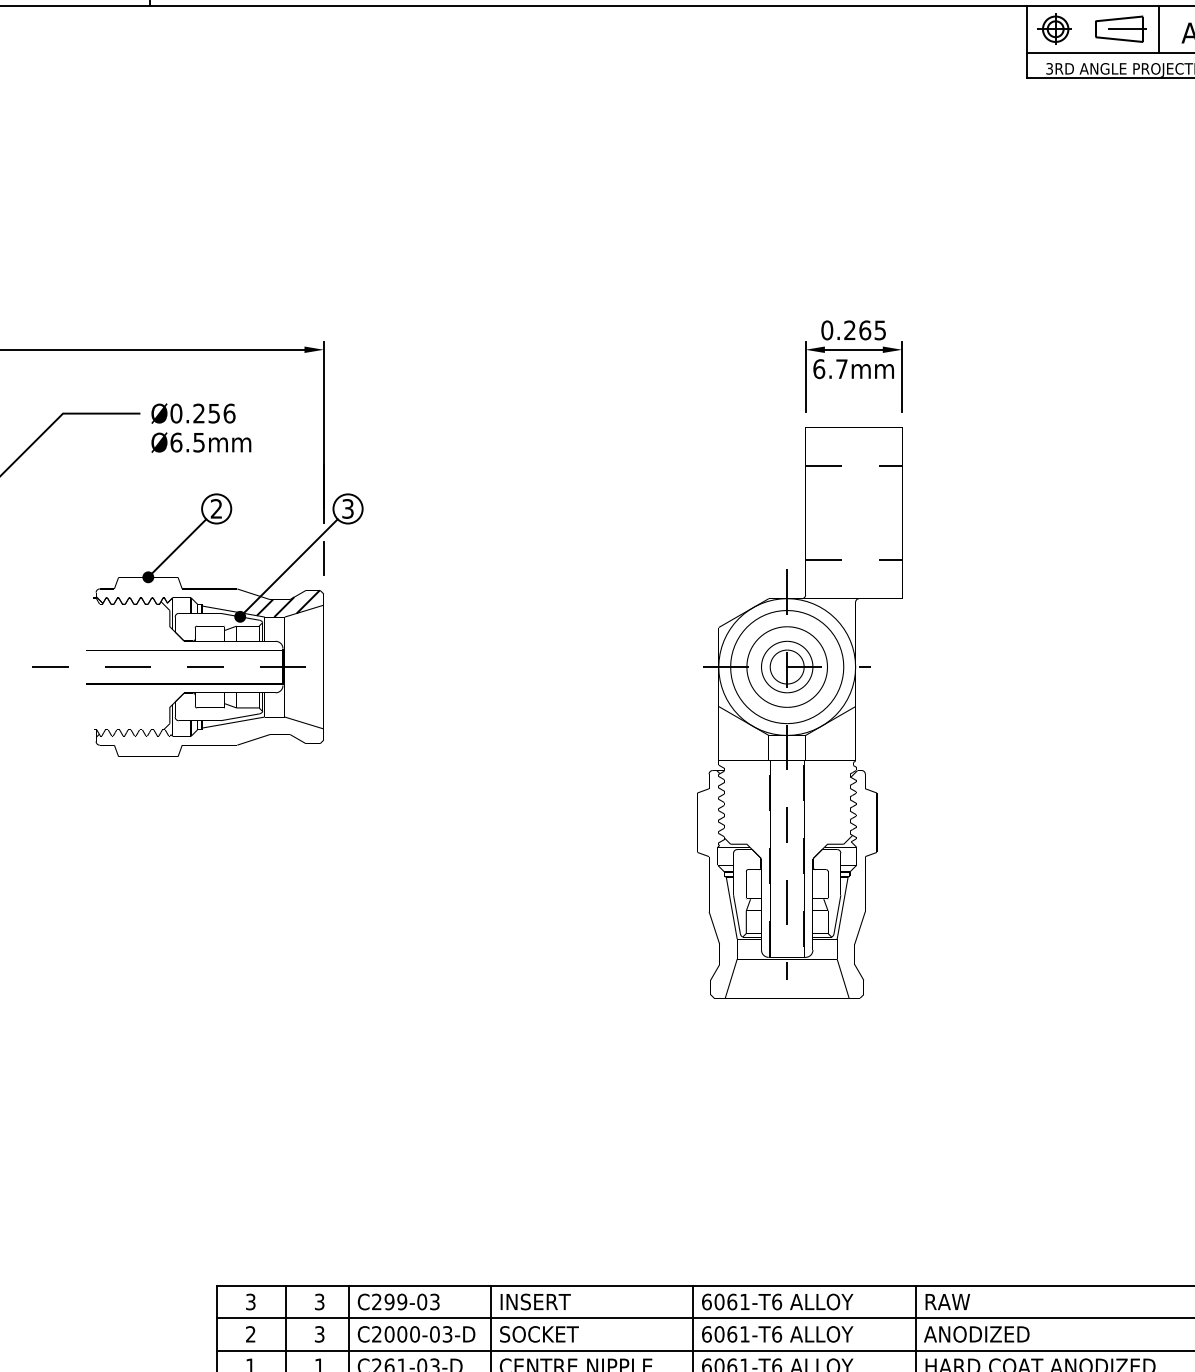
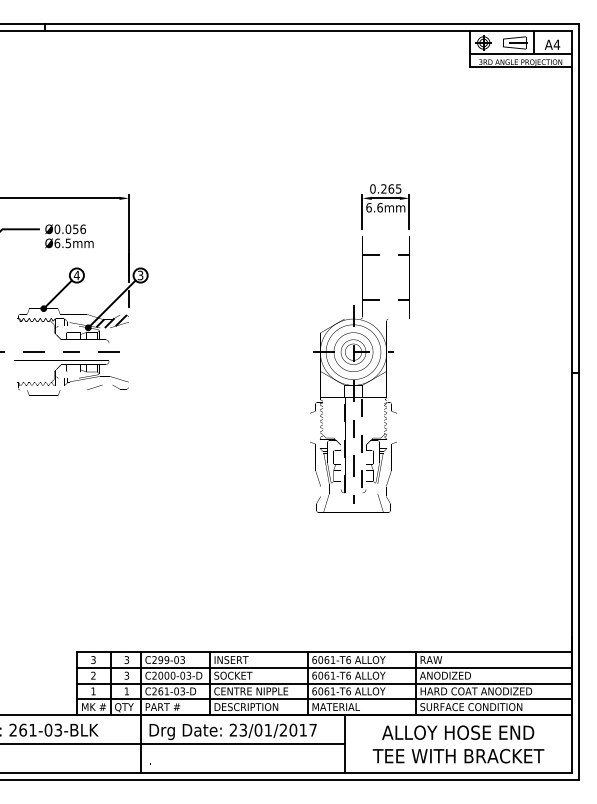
text: (840, 368) -> (379, 207), 6.7mm -> 6.6mm
text: (199, 413) -> (68, 229), Ø0.256 -> Ø0.056
text: (215, 508) -> (76, 275), 2 -> 4

